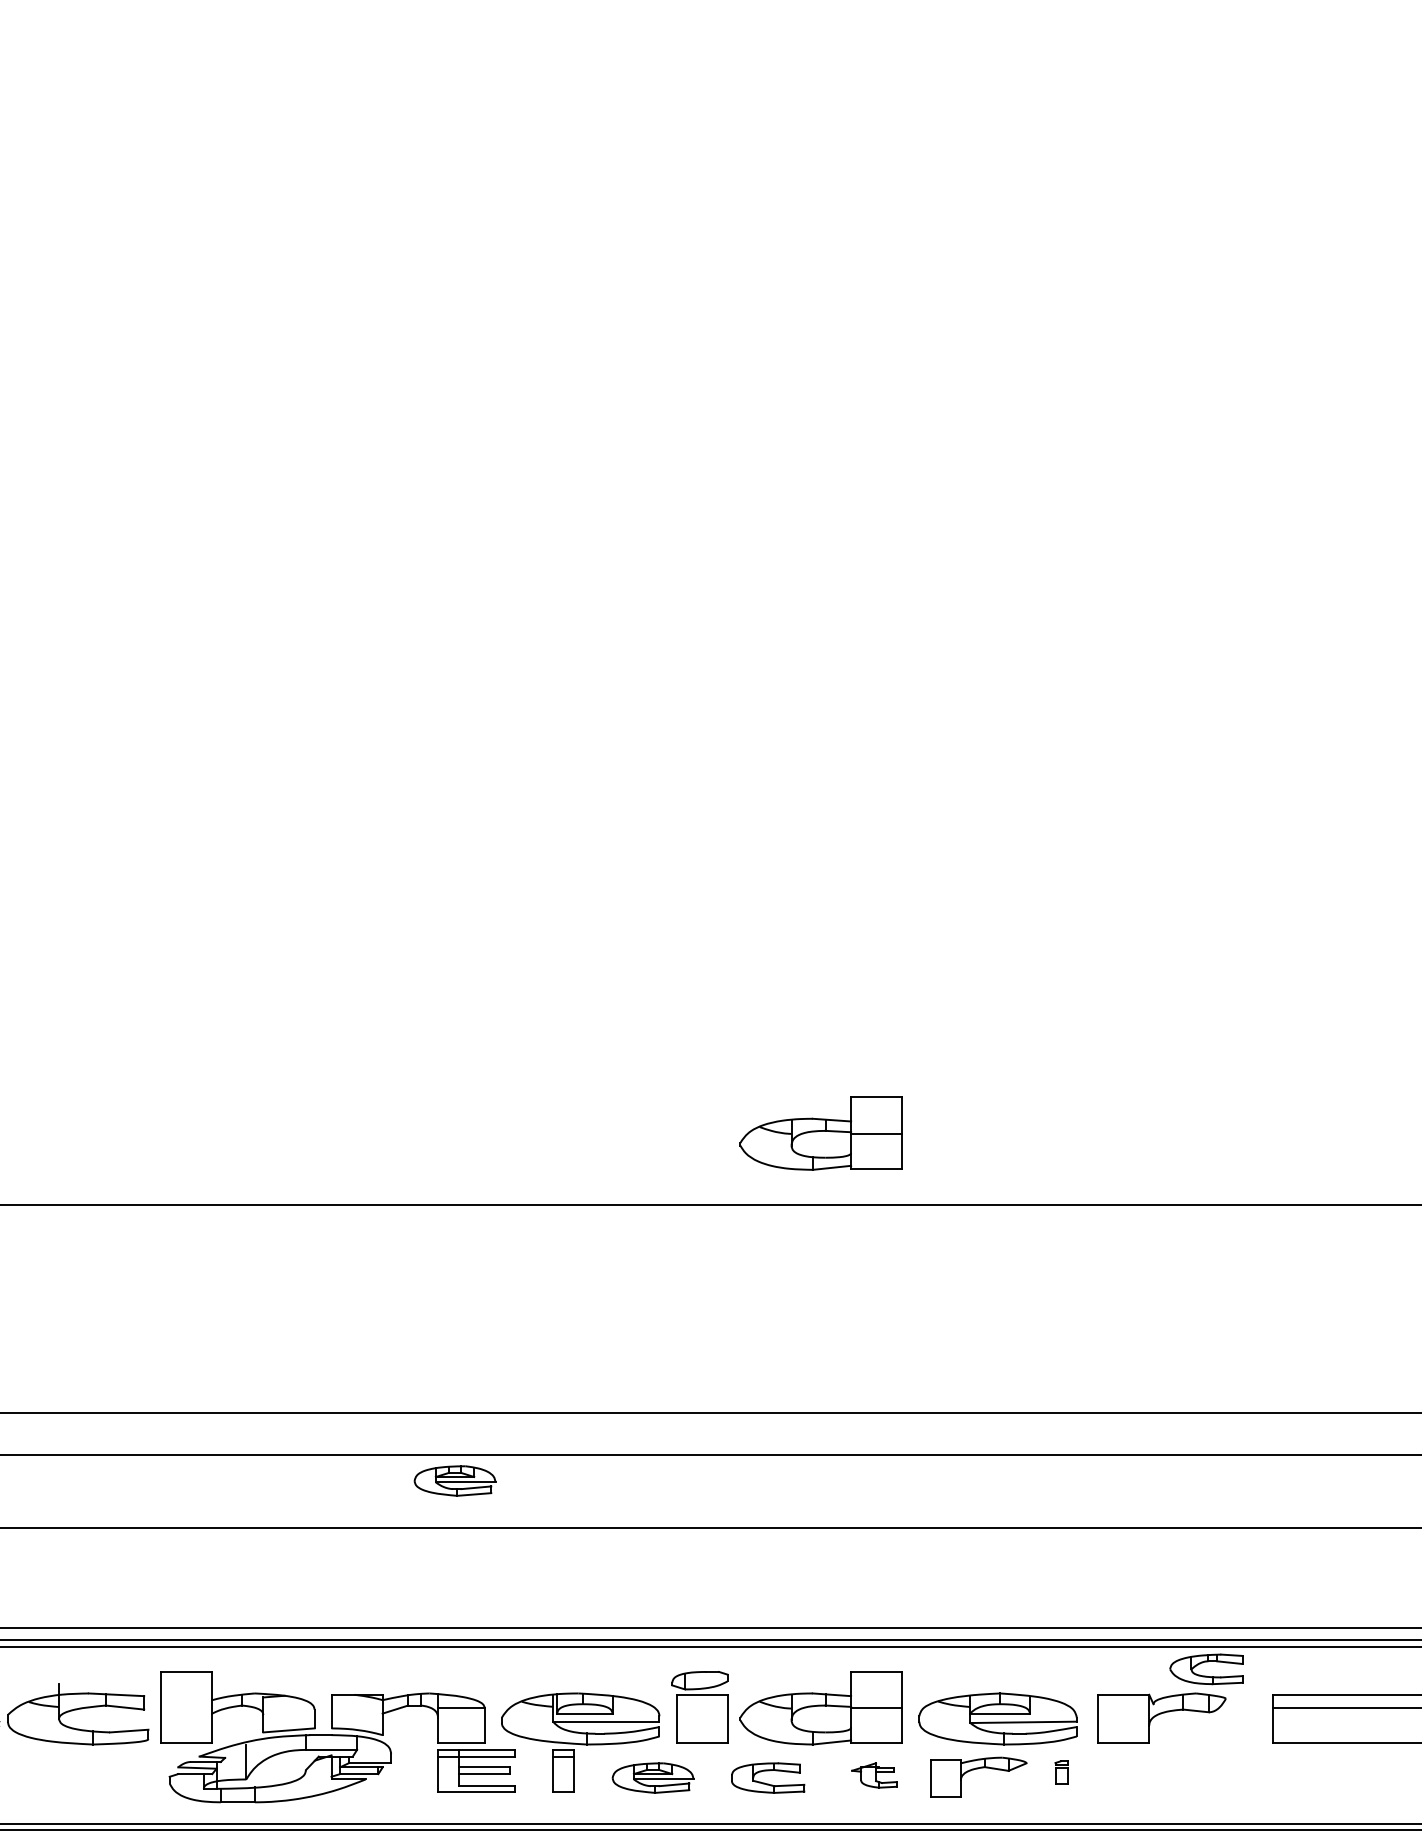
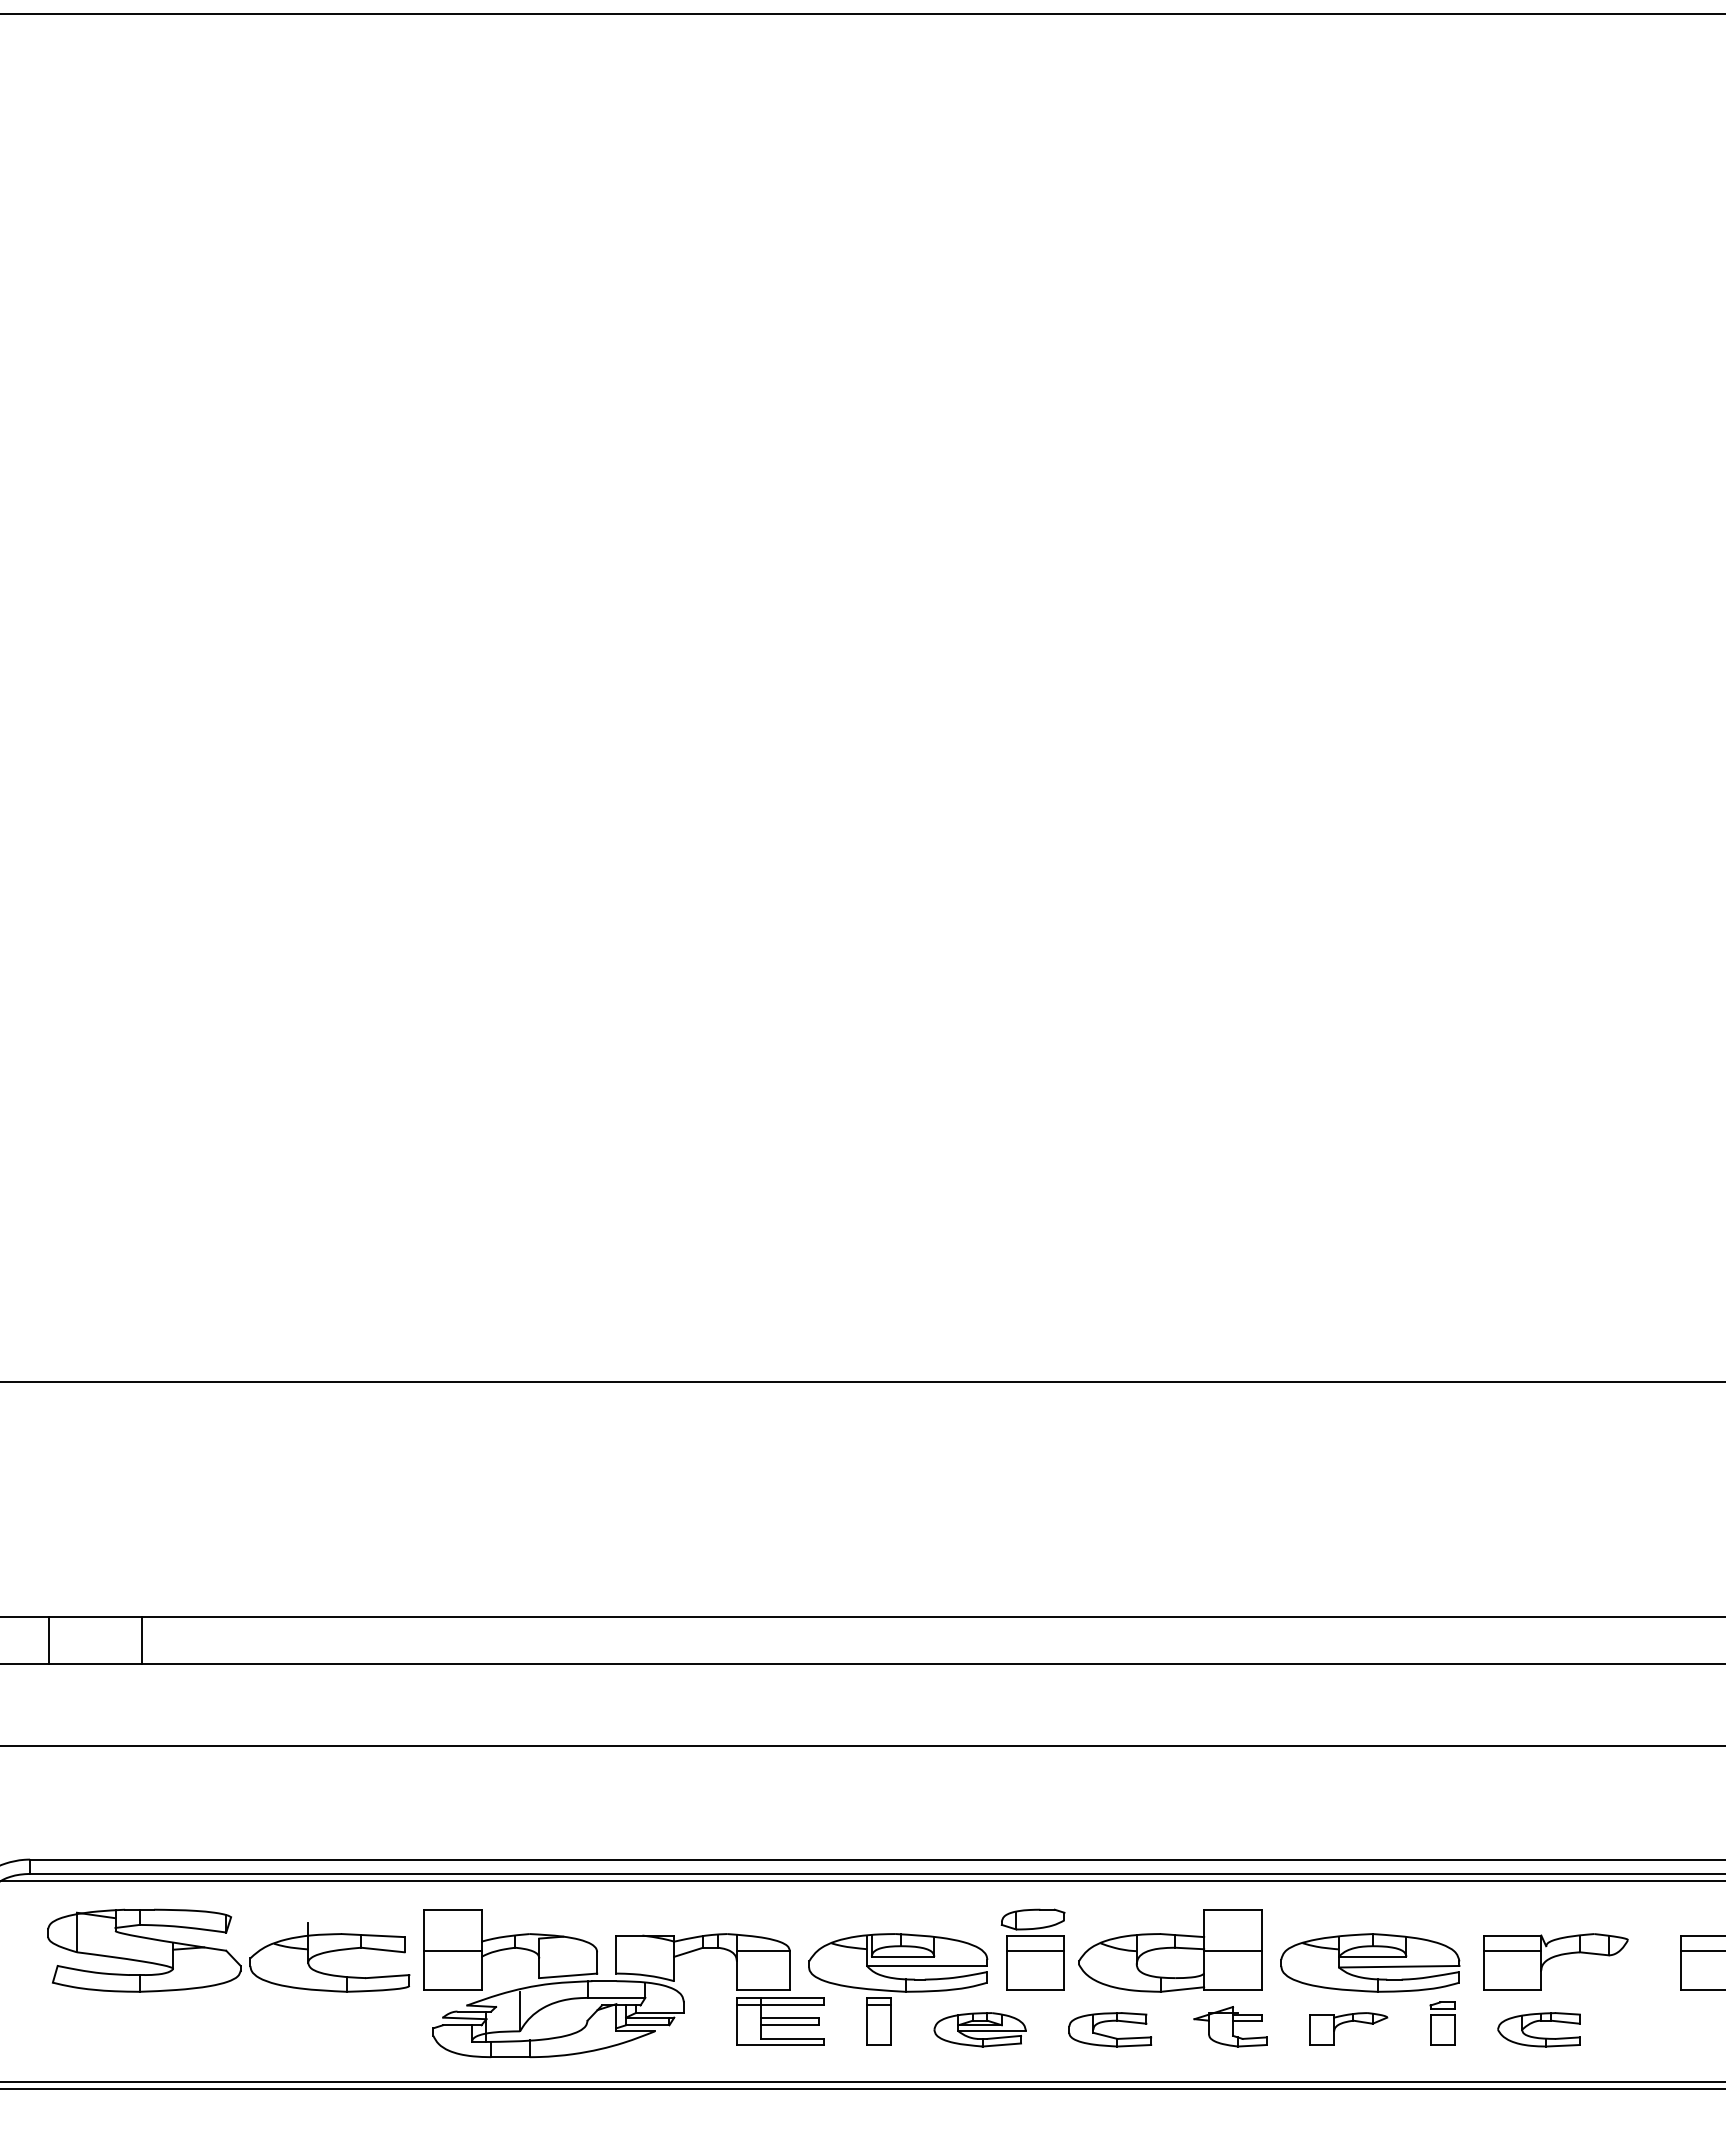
part: (821, 1133) -> (1170, 1300), removed
part: (454, 1480) -> (755, 1693), removed
part: (1204, 1662) -> (1536, 2022), moved
line: (186, 1708) -> (452, 1950), added
line: (702, 1708) -> (1035, 1950), added
line: (1123, 1708) -> (1512, 1950), added
part: (1061, 1772) -> (1442, 2023), size x1.67
part: (874, 1775) -> (1230, 2026), size x1.43
part: (978, 1776) -> (1348, 2028), size x0.71

